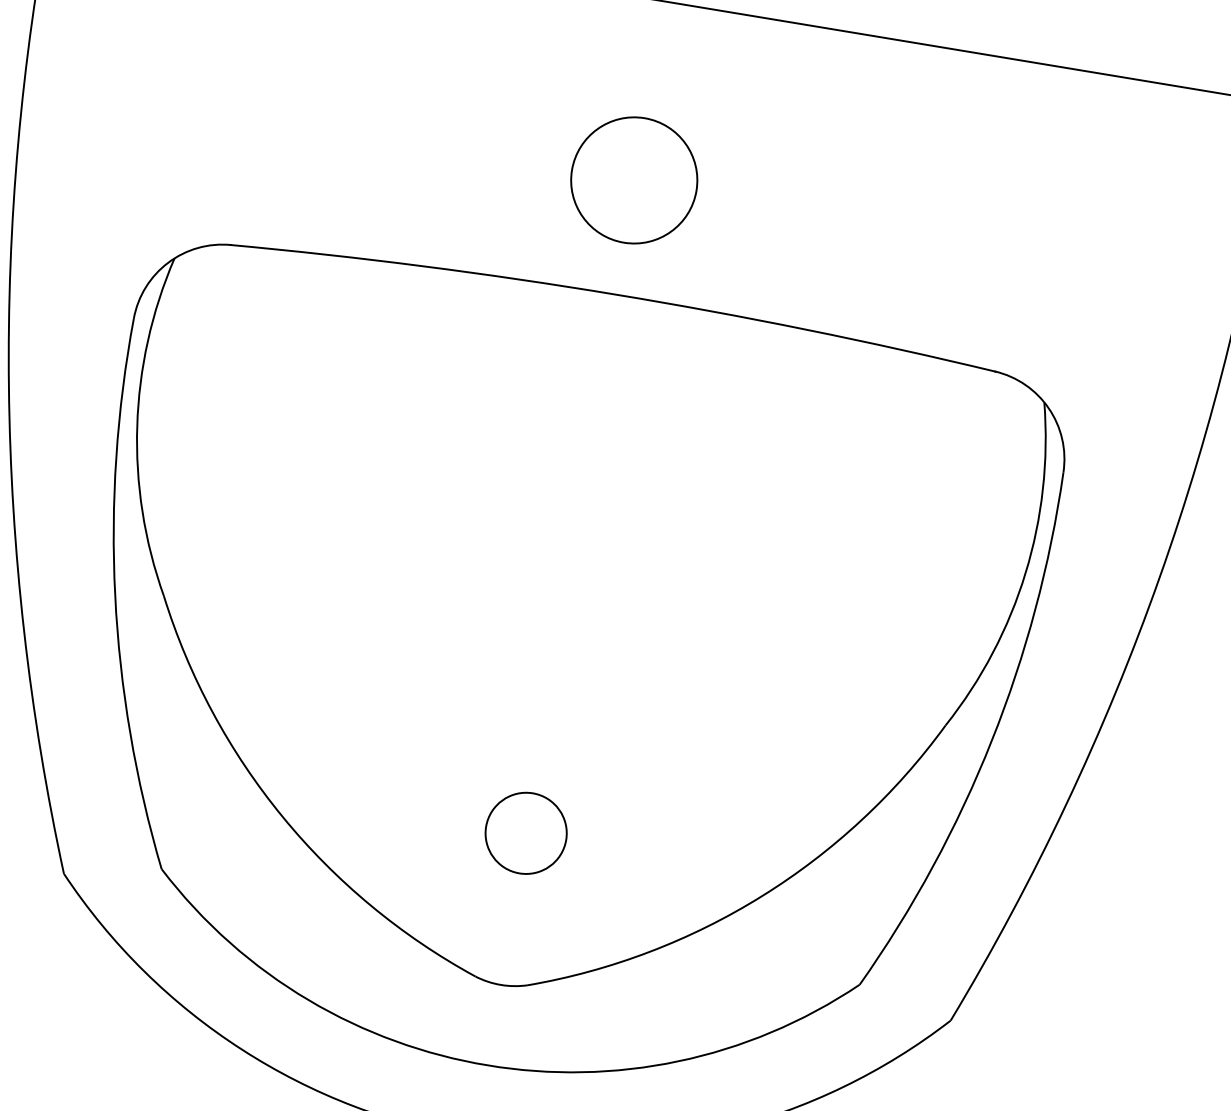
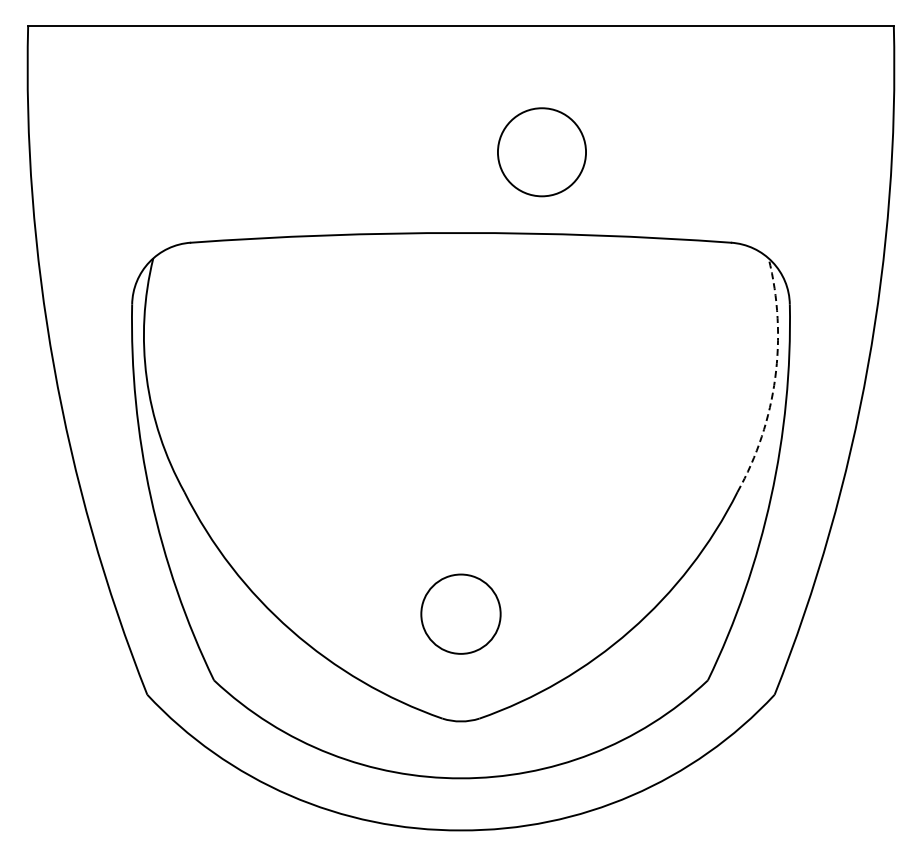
circle: (633, 180) -> (541, 152), moved
arc: (1025, 573) -> (775, 378), solid -> dashed
circle: (525, 832) -> (460, 613), size x1.4

